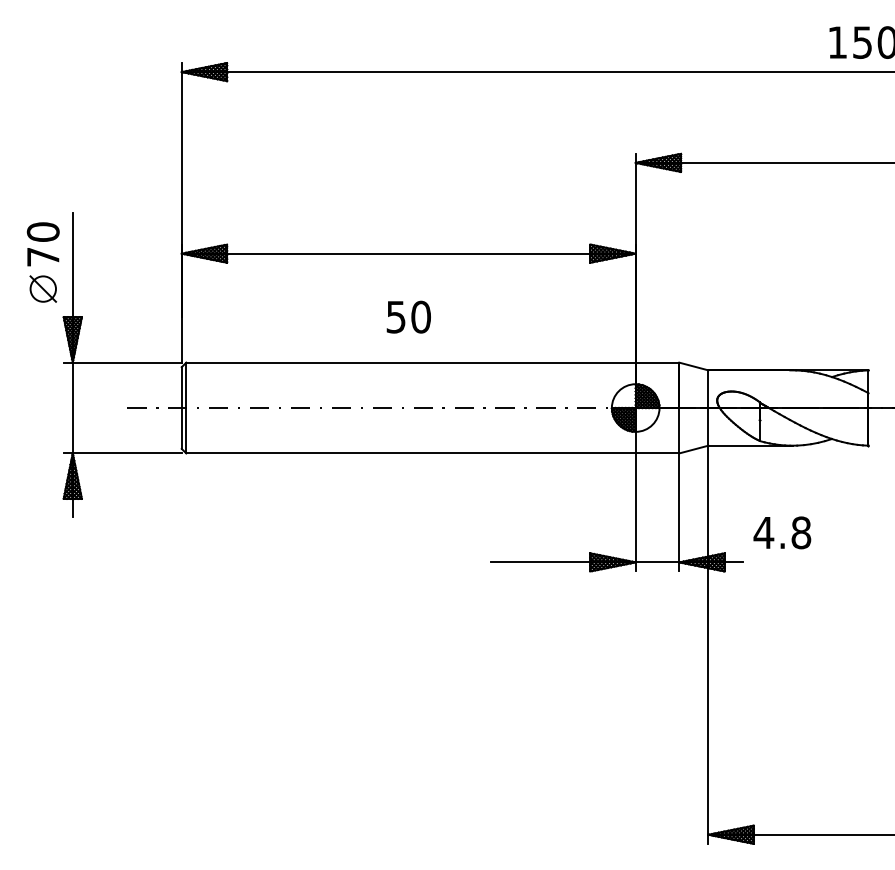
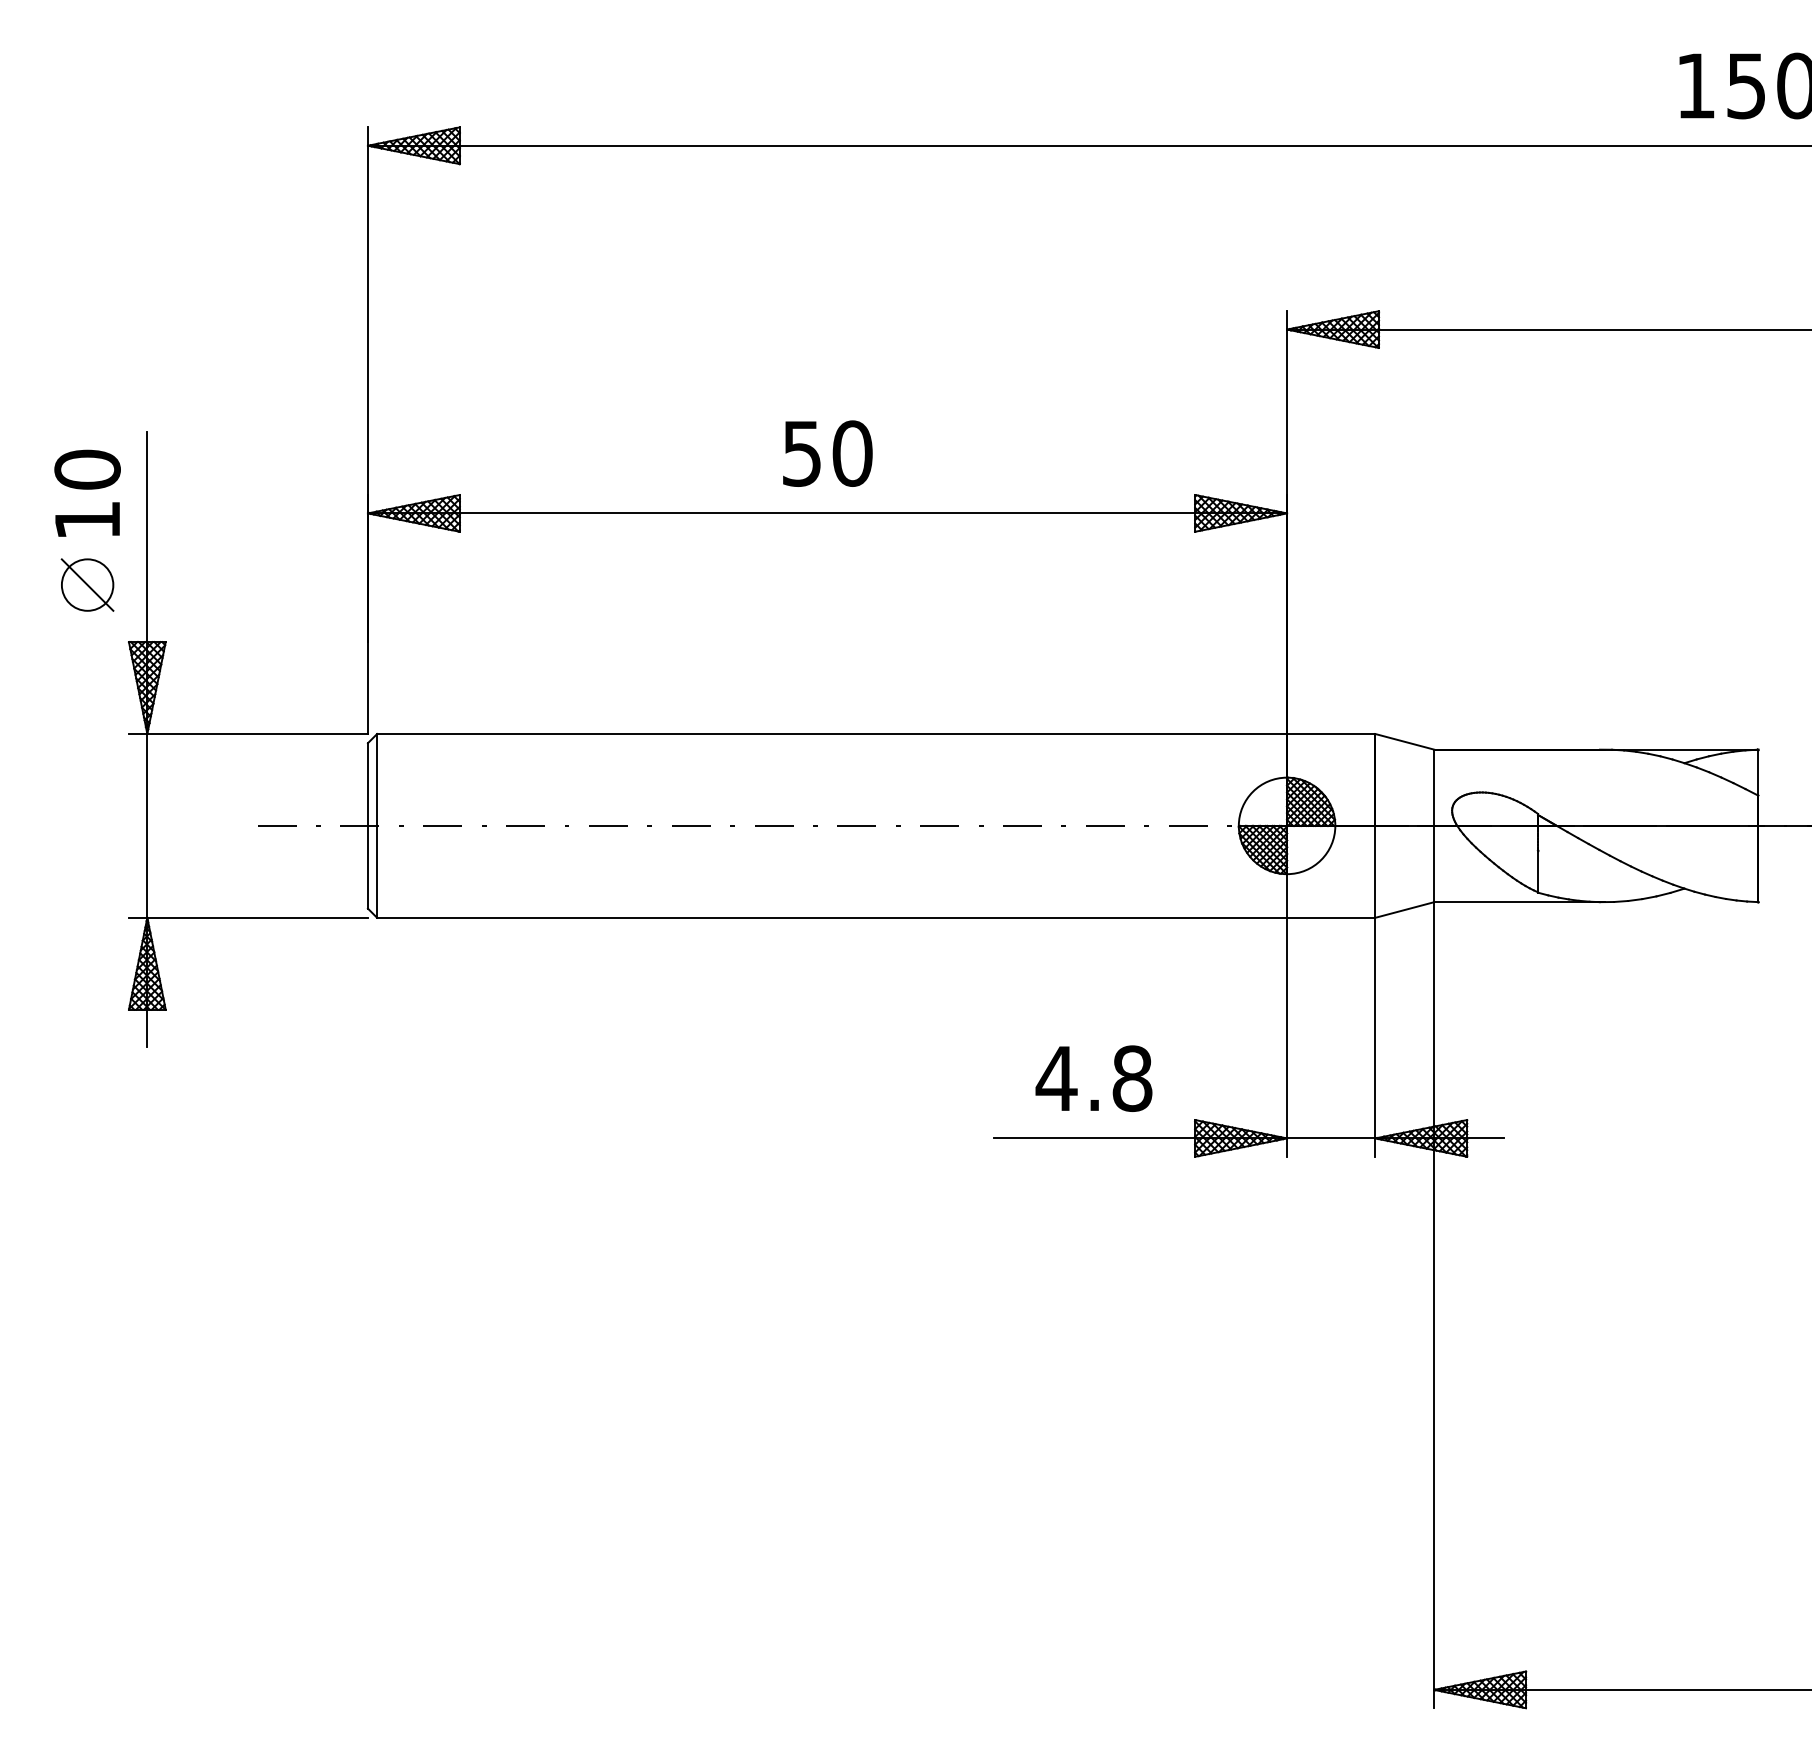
text: (43, 257) -> (88, 521), 70 -> 10
text: (408, 316) -> (827, 452), moved
text: (782, 532) -> (1094, 1077), moved

